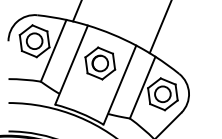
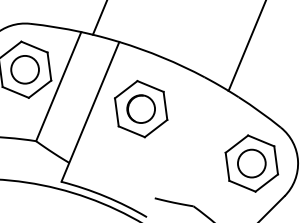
line: (119, 84) -> (175, 146), removed
line: (142, 87) -> (215, 151), removed

